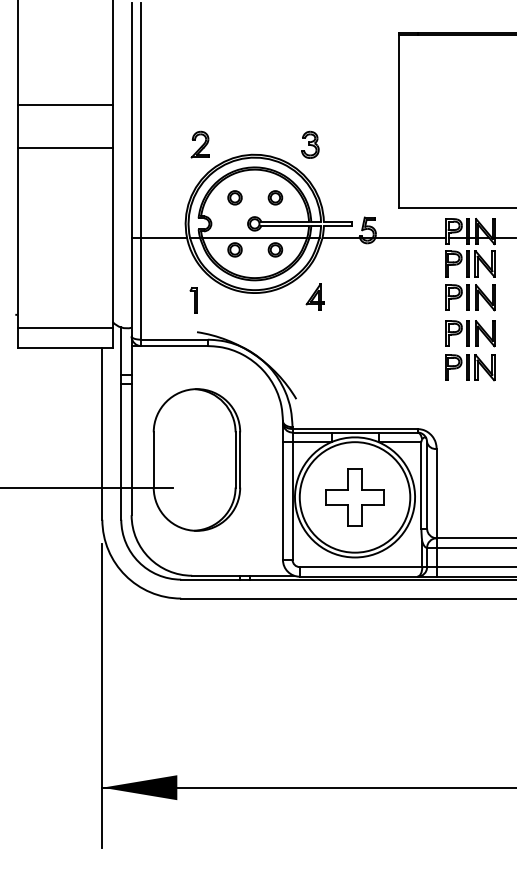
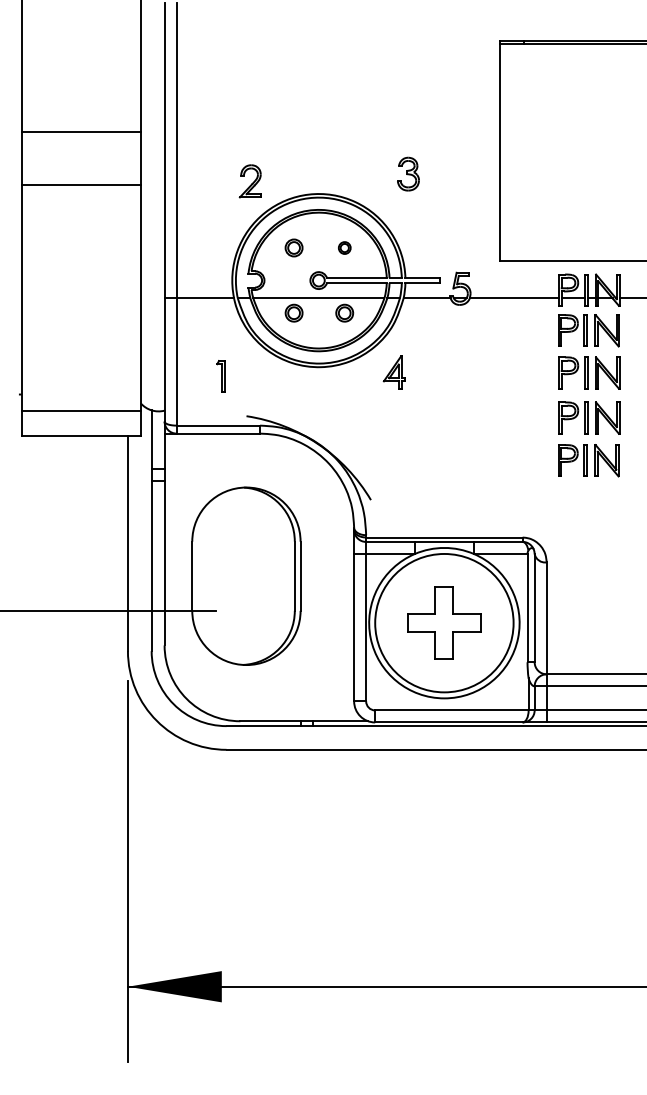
part: (310, 144) -> (408, 173), moved
part: (275, 197) -> (344, 247), size x0.7
part: (193, 300) -> (220, 376), moved

